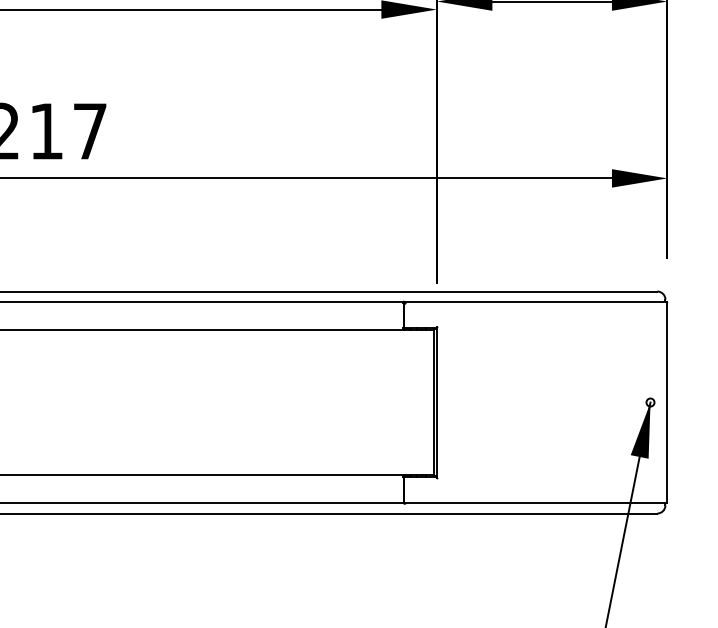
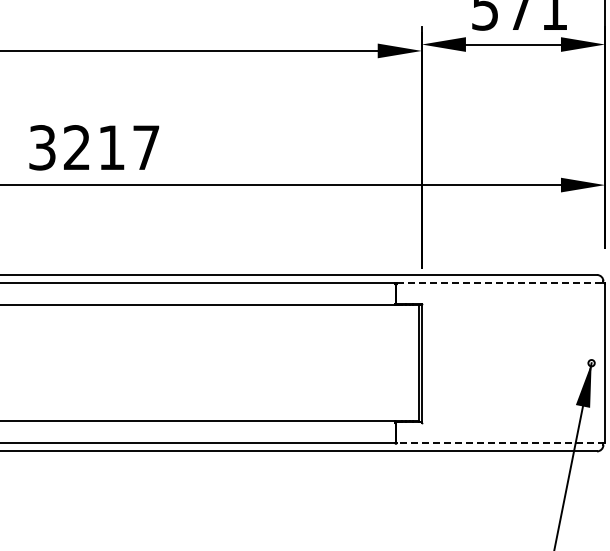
line: (537, 302) -> (501, 283), solid -> dashed
line: (535, 503) -> (500, 443), solid -> dashed

